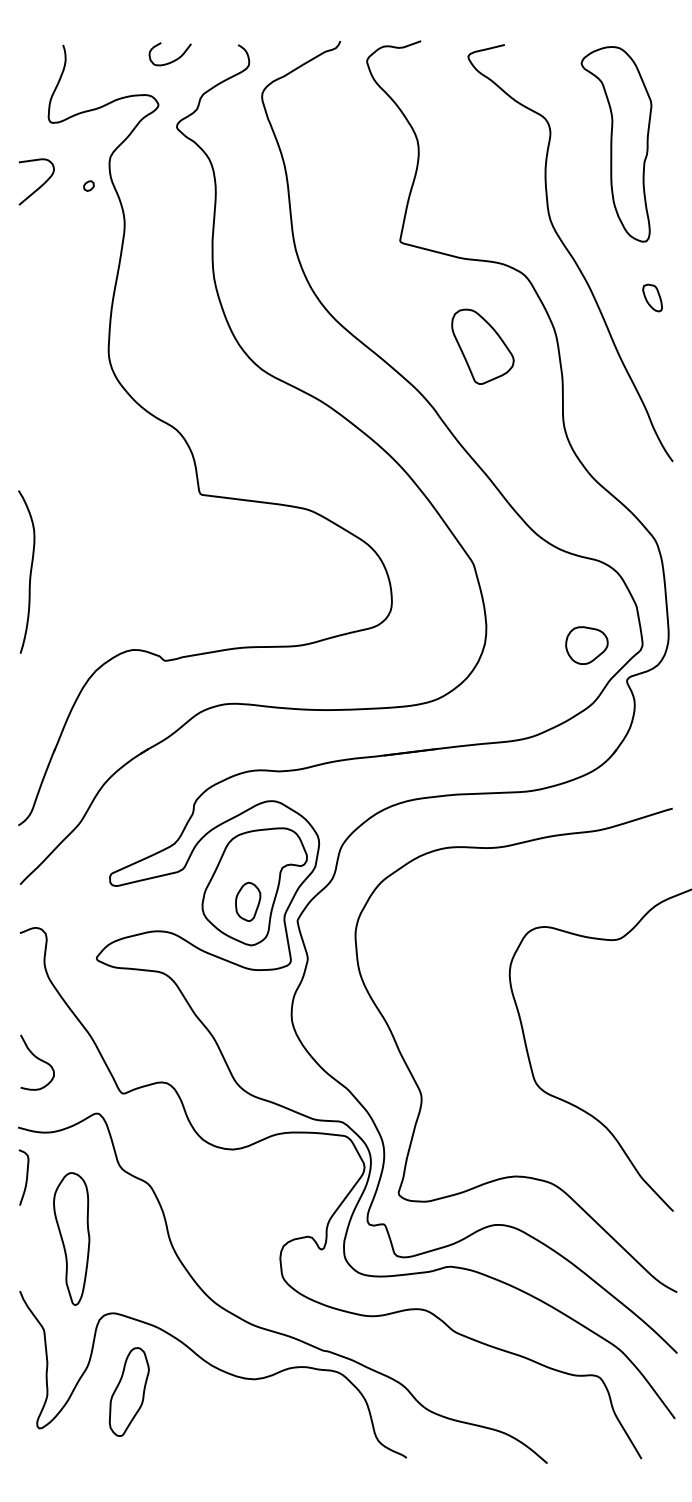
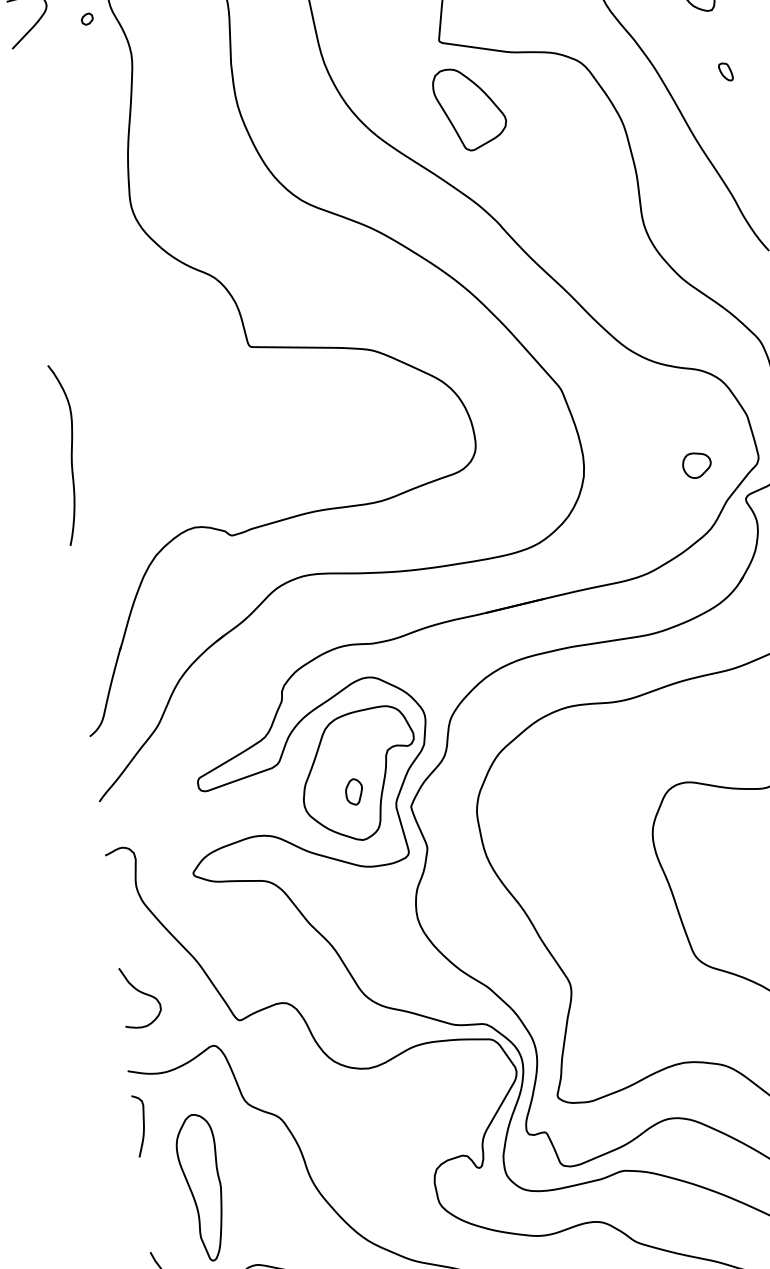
part: (652, 297) -> (725, 71), size x0.6
part: (482, 346) -> (469, 108), moved
part: (586, 645) -> (696, 465), size x0.6
part: (248, 901) -> (354, 791), size x0.6

